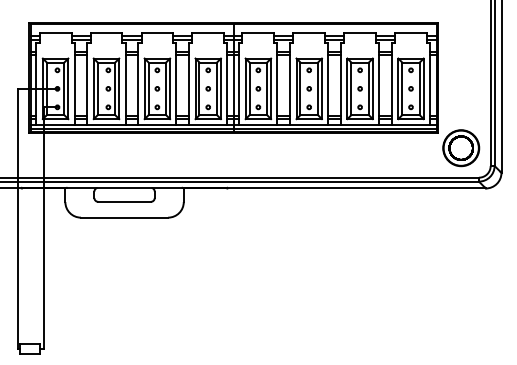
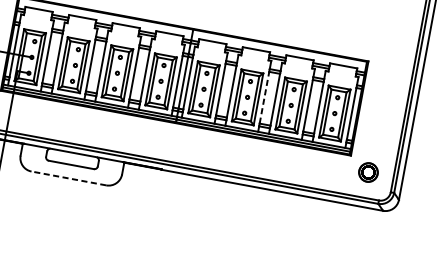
line: (328, 85) -> (264, 97), solid -> dashed
part: (461, 148) -> (368, 172), size x0.6
line: (124, 217) -> (68, 178), solid -> dashed

